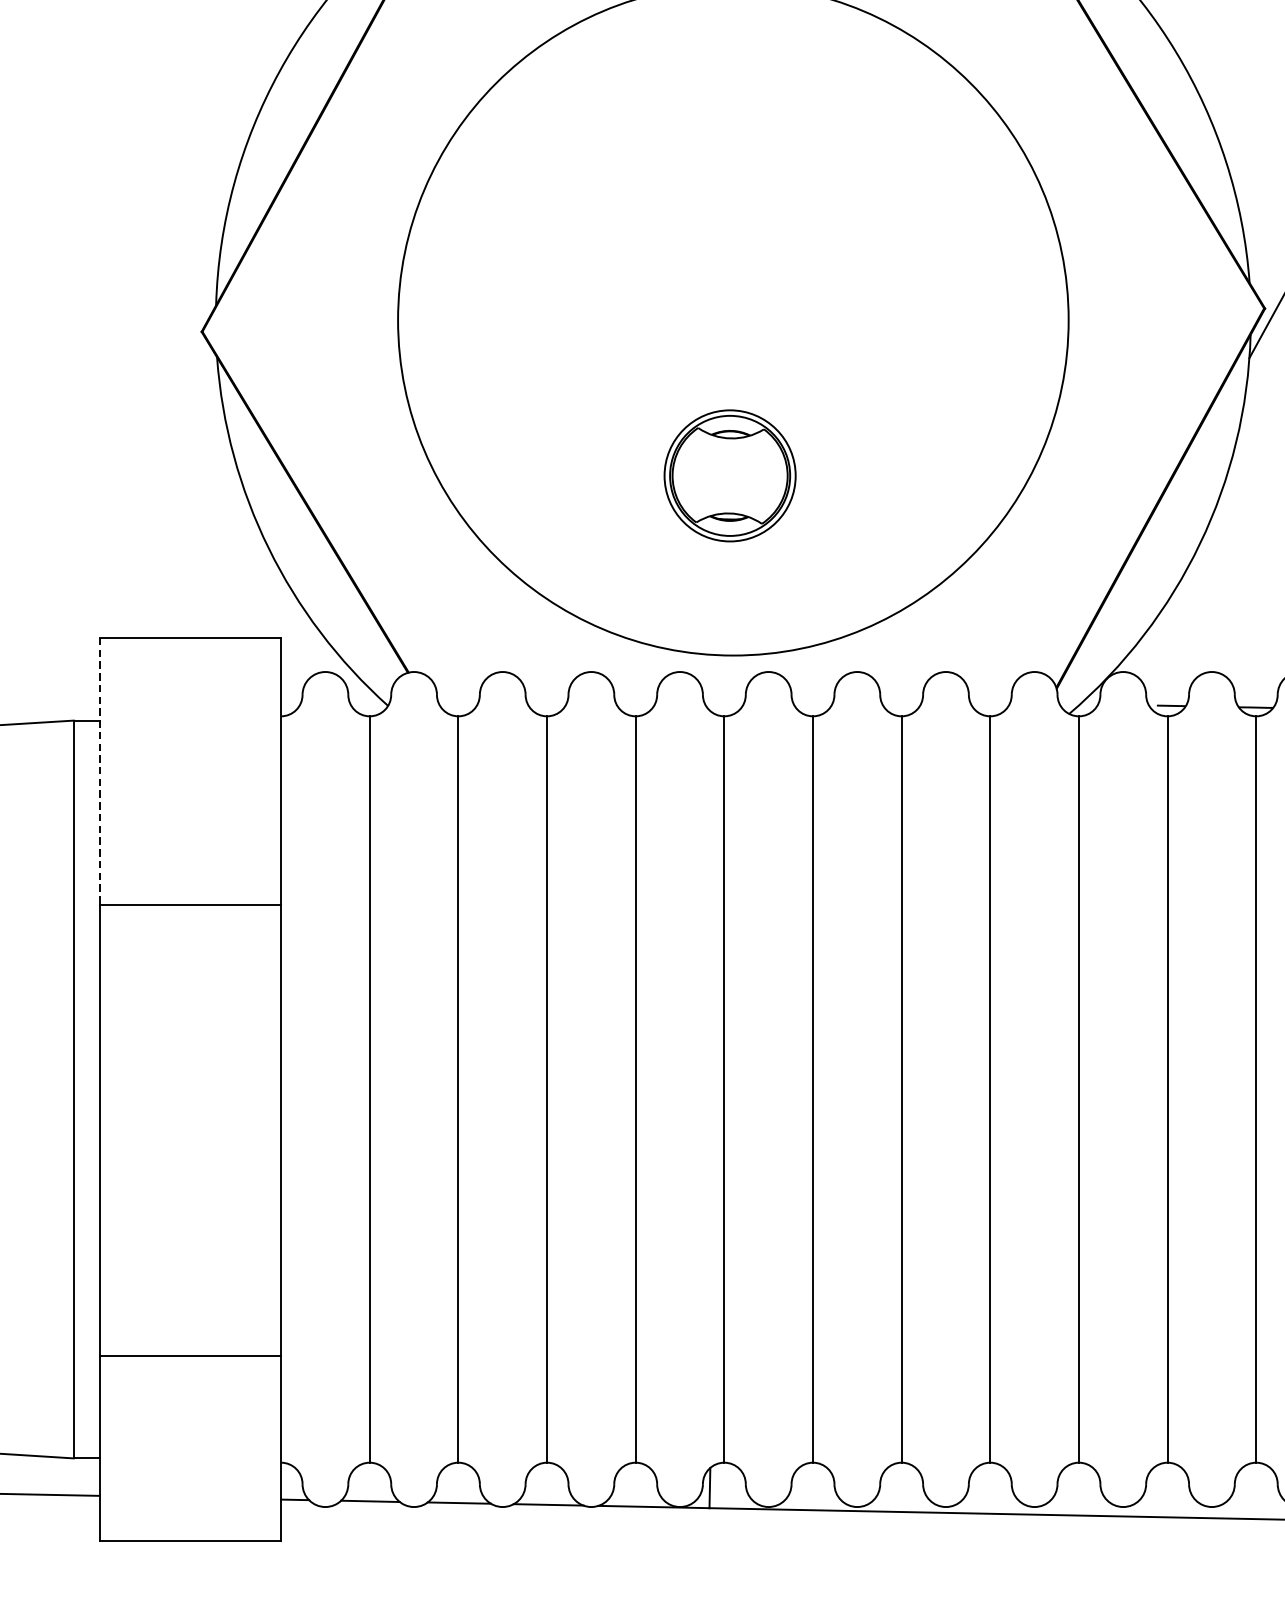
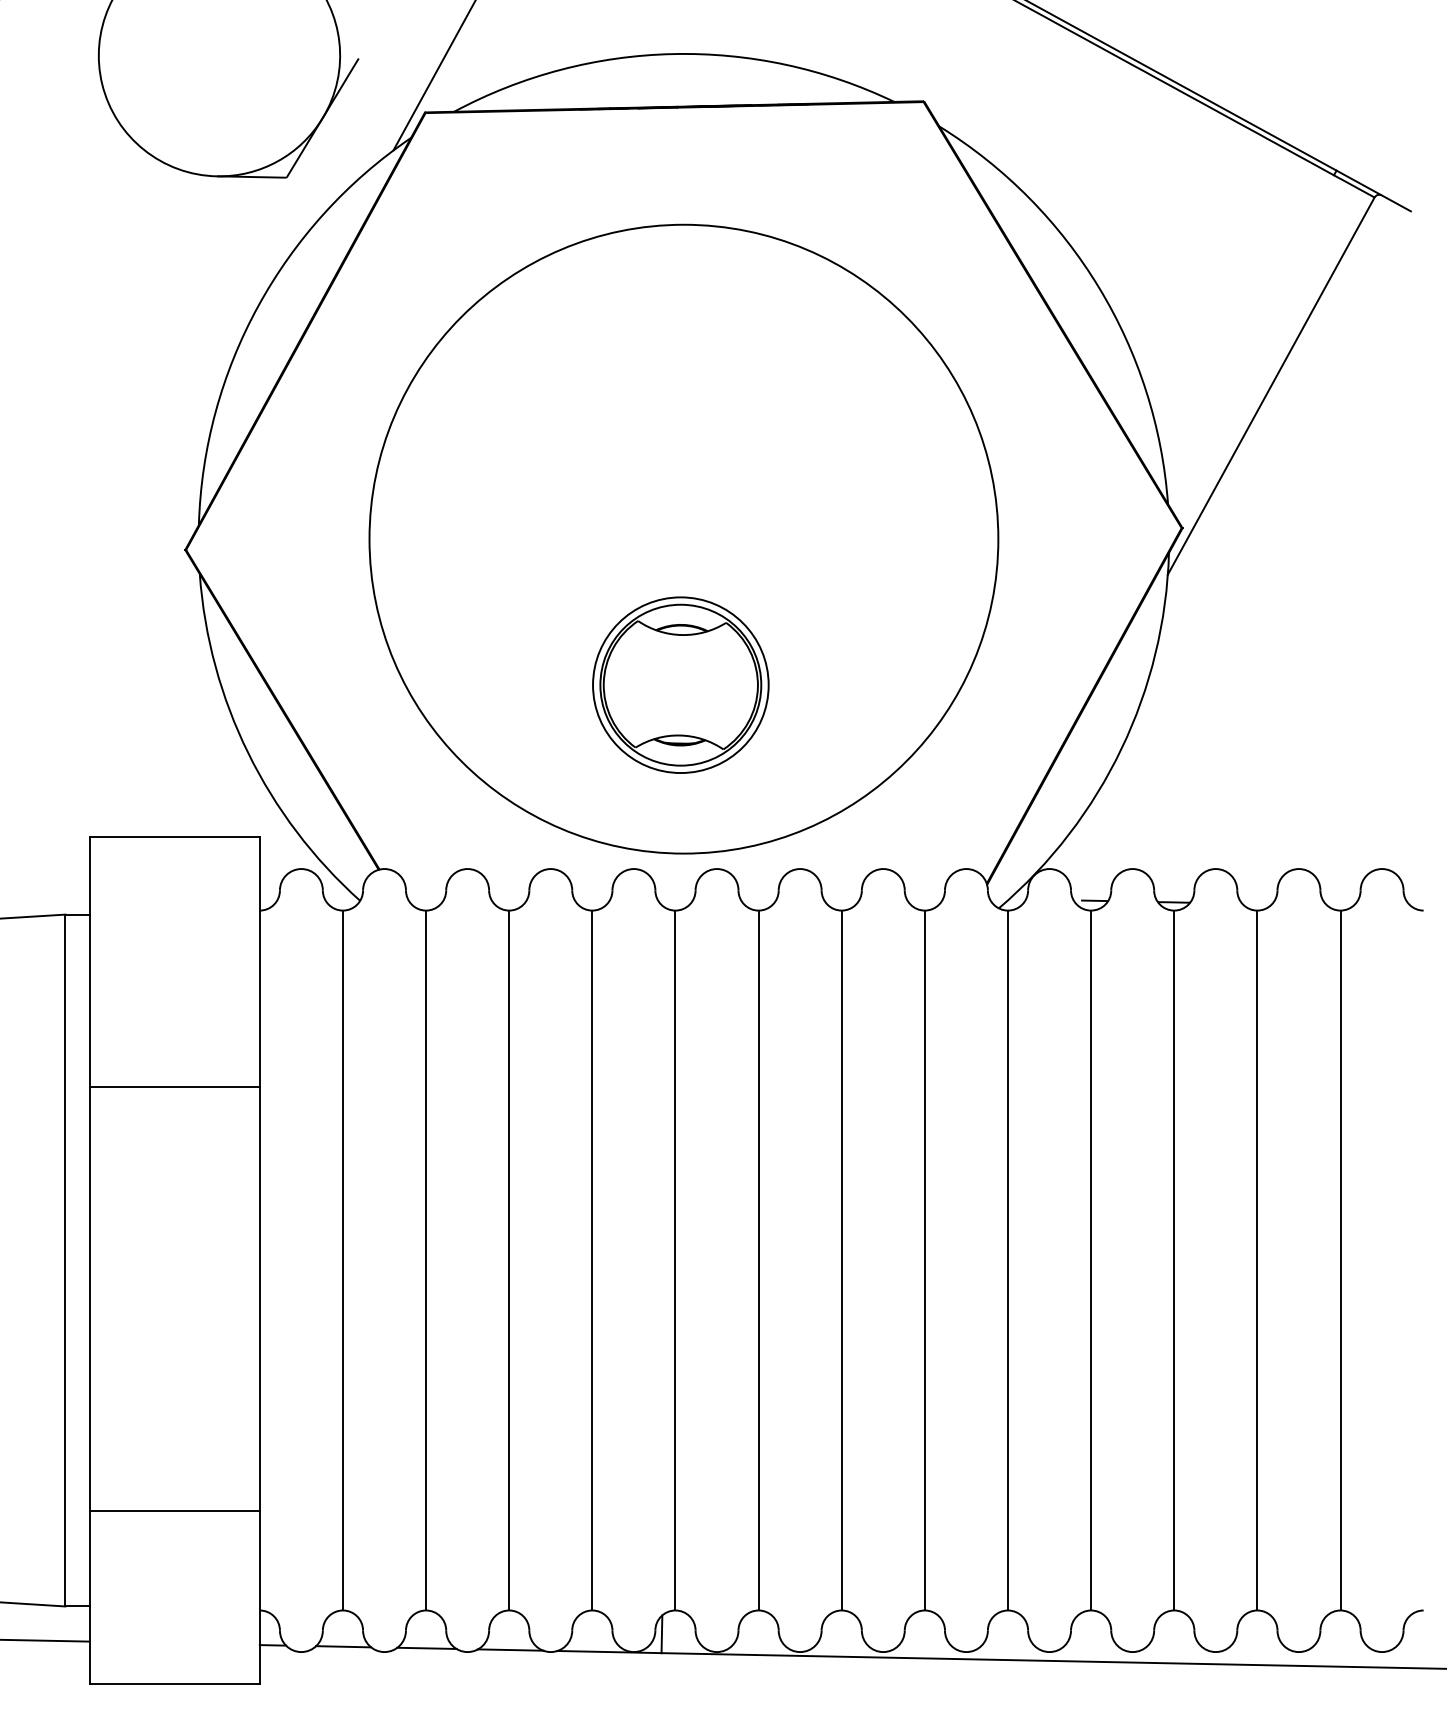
part: (729, 475) -> (680, 684), size x1.43
line: (99, 771) -> (89, 962), dashed -> solid

